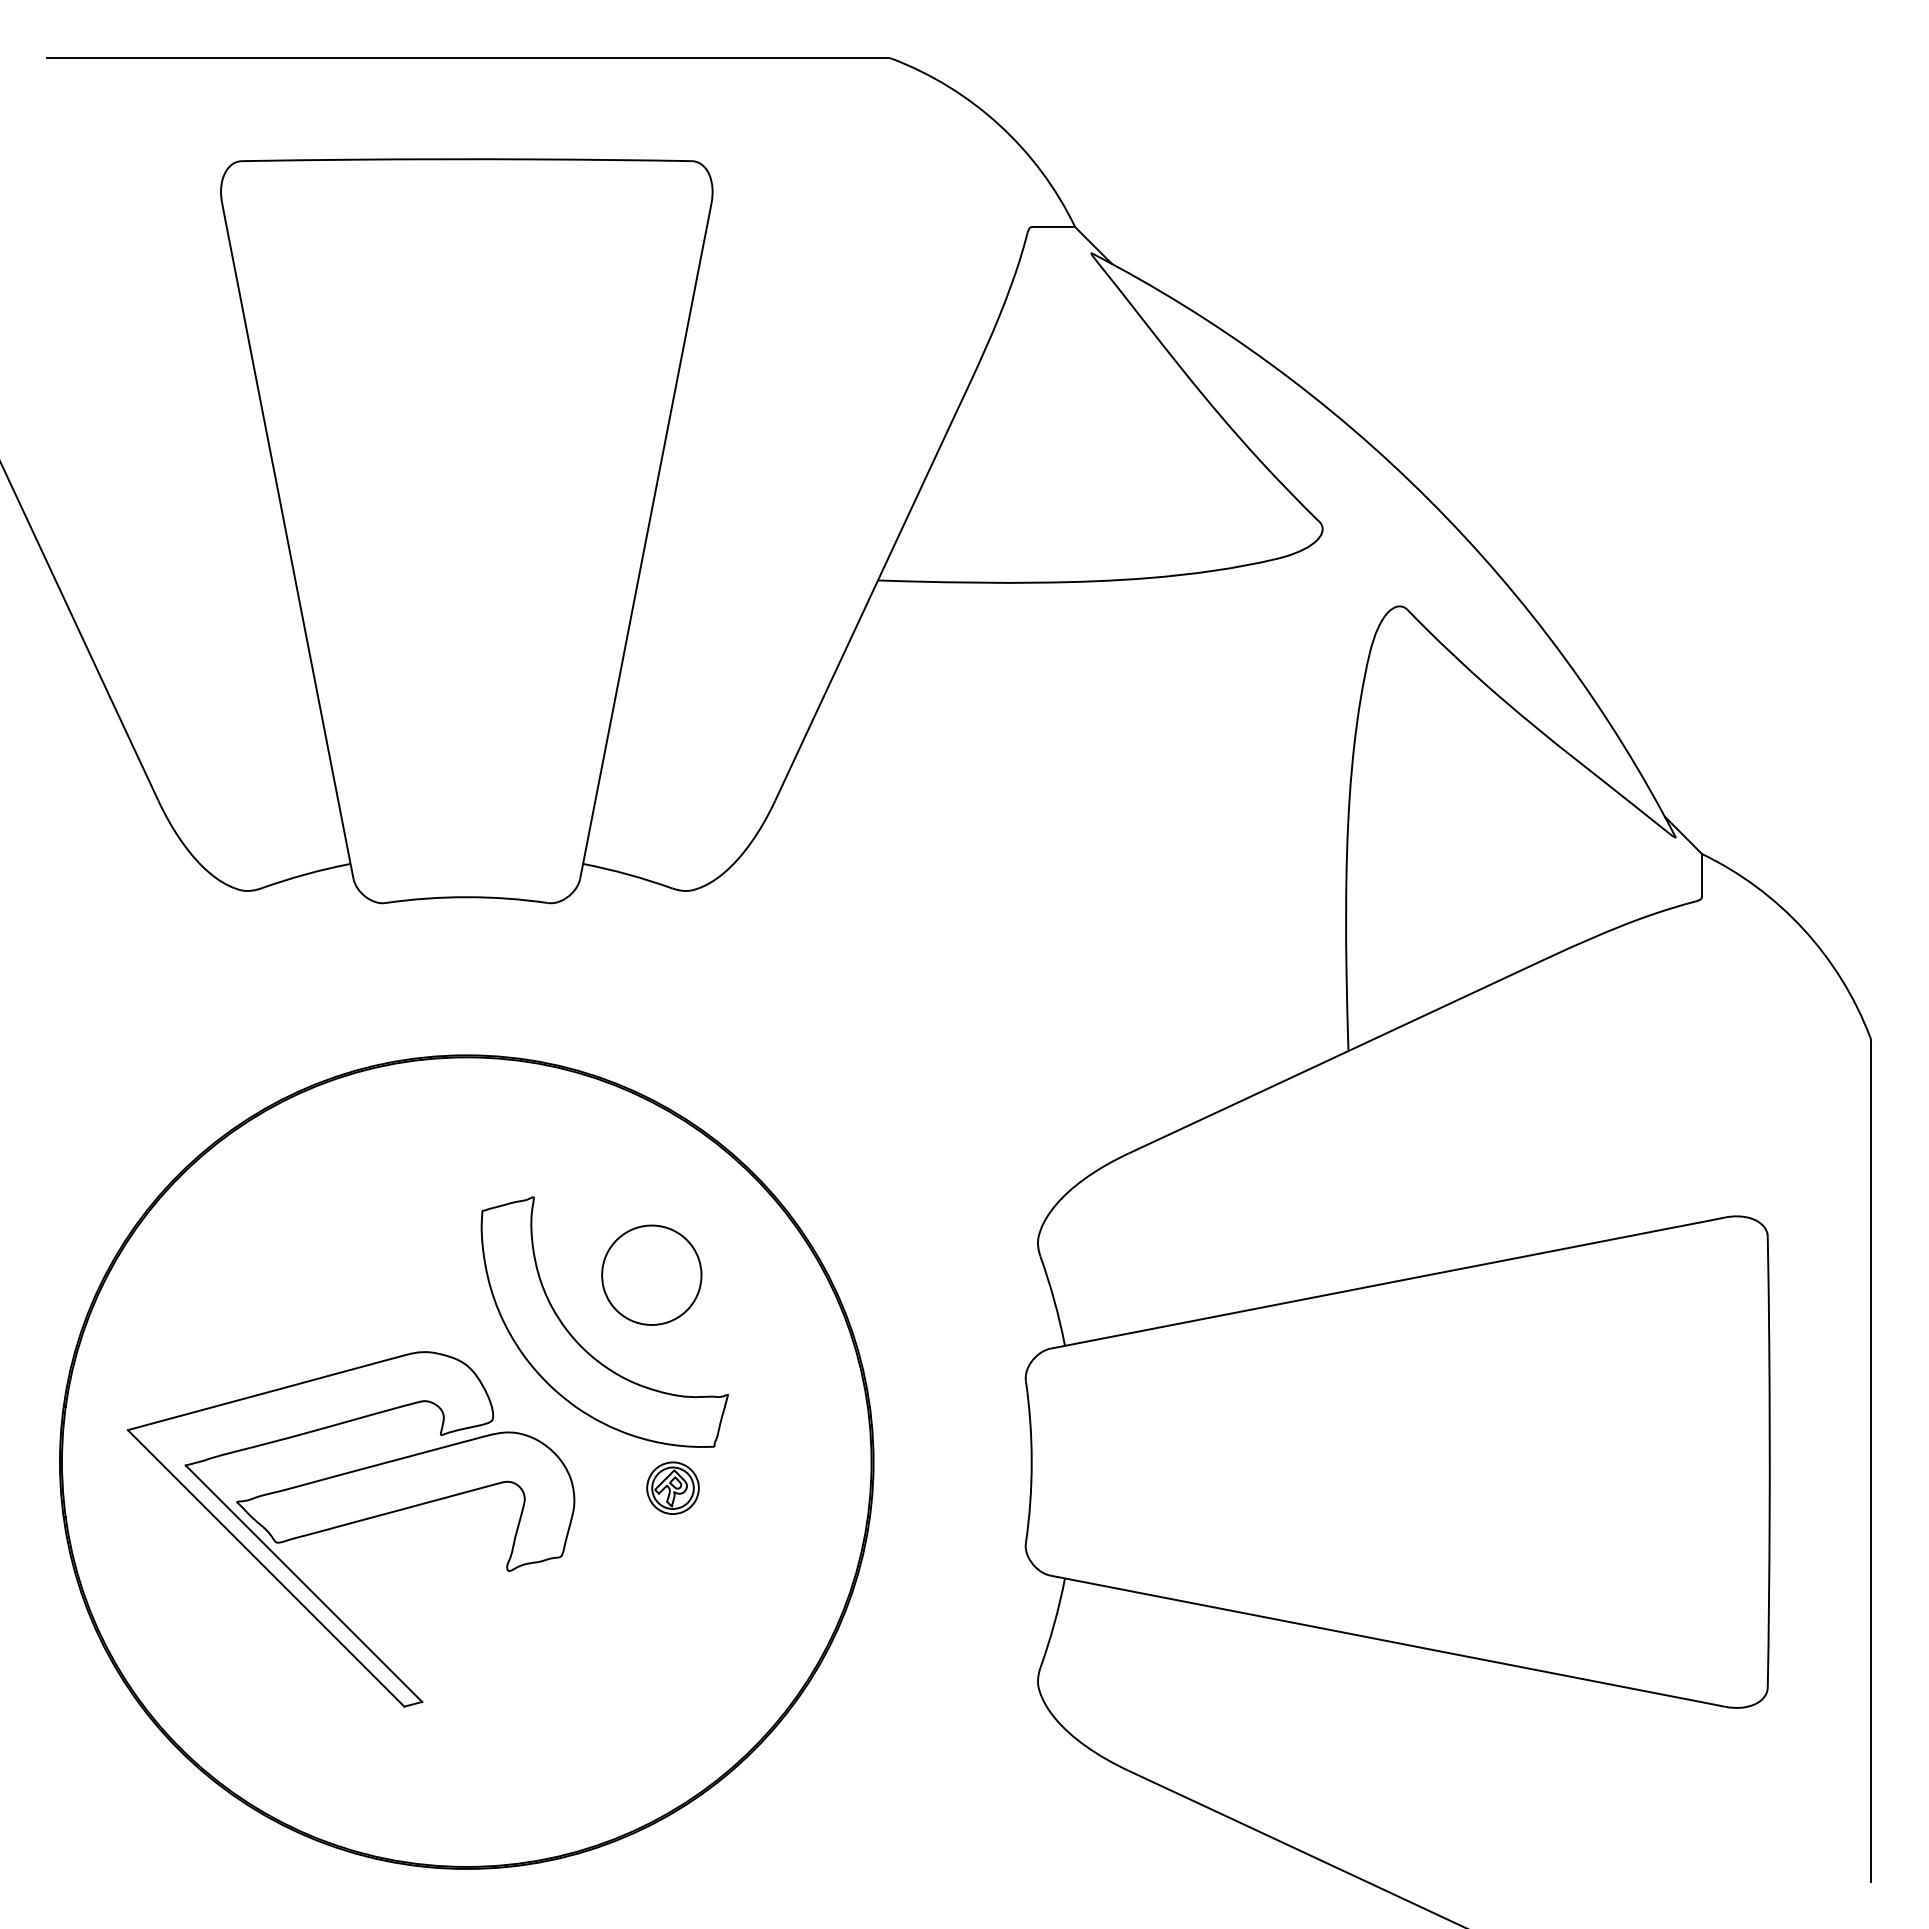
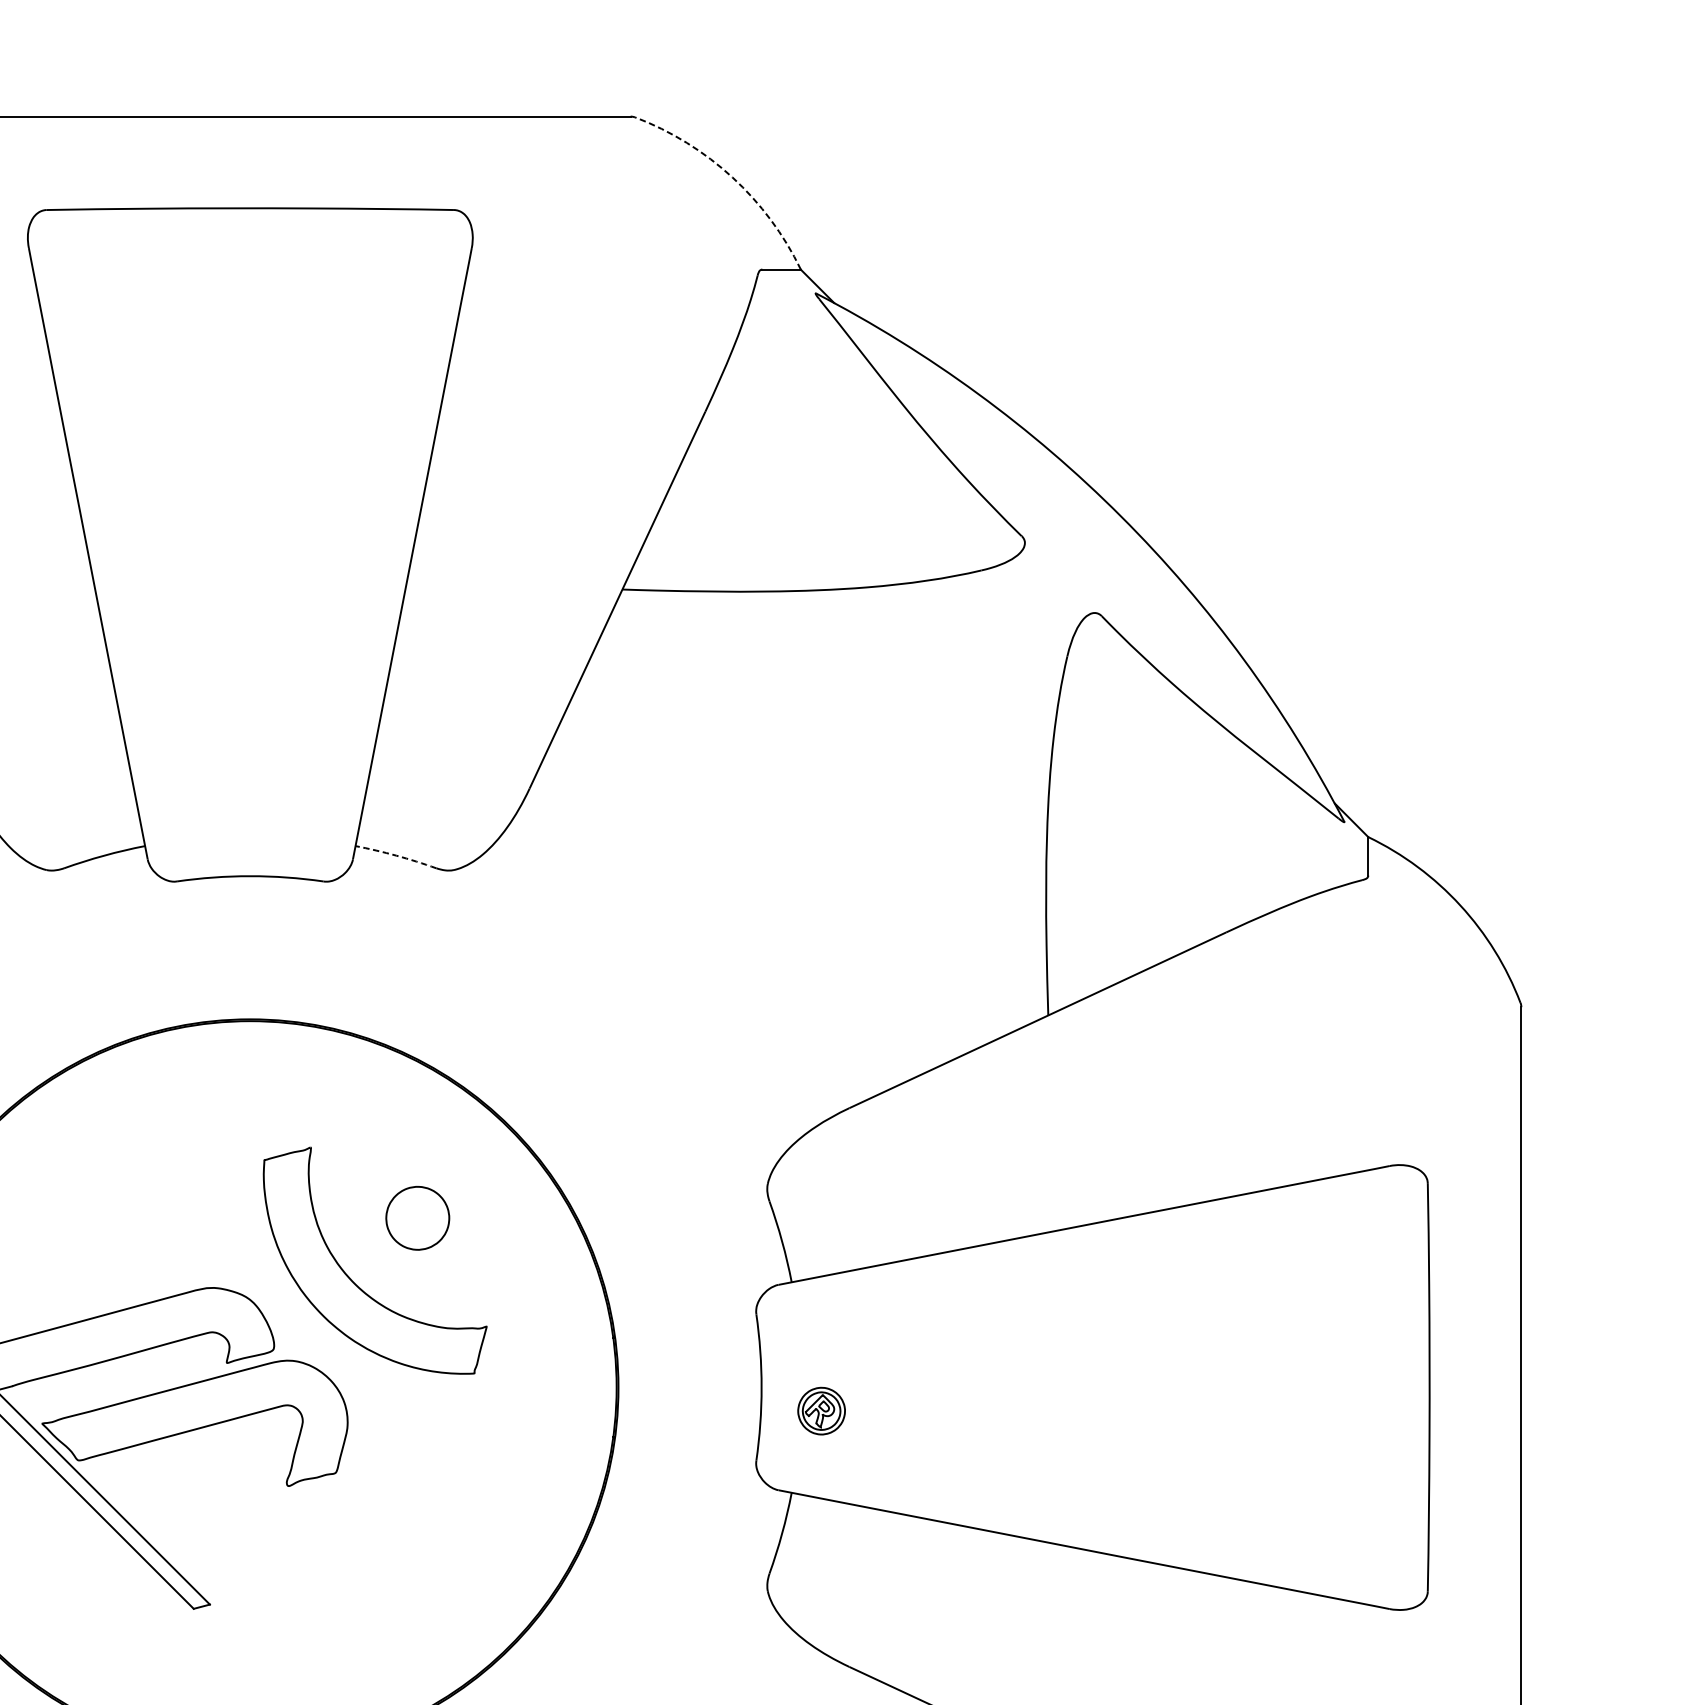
arc: (999, 125) -> (732, 177), solid -> dashed
arc: (628, 874) -> (396, 855), solid -> dashed
part: (651, 1274) -> (417, 1217), size x0.7
part: (672, 1487) -> (821, 1410), moved

